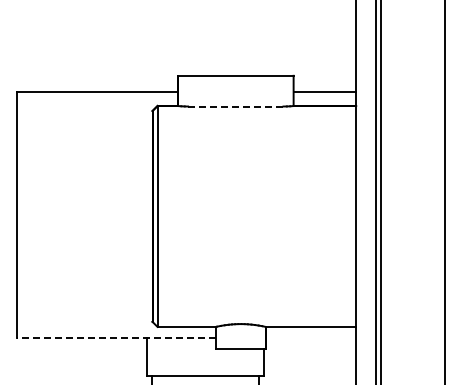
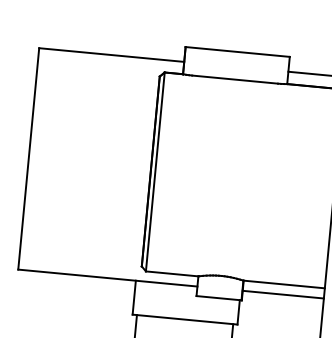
line: (235, 106) -> (234, 79), dashed -> solid
line: (116, 338) -> (107, 278), dashed -> solid
line: (311, 338) -> (283, 294), added

